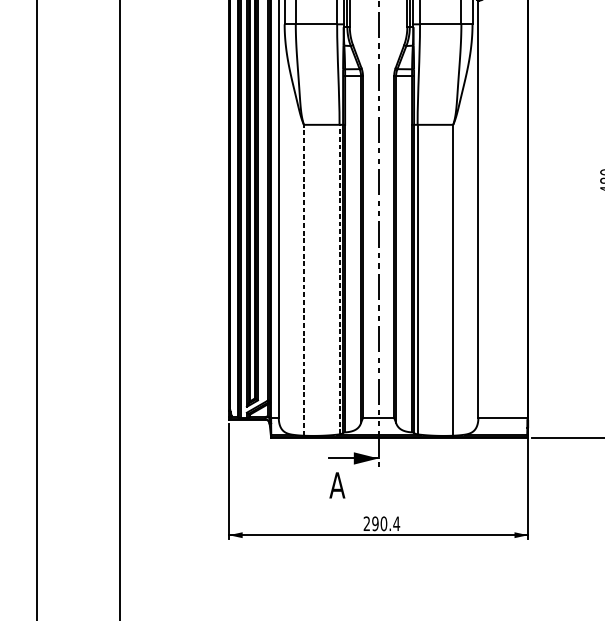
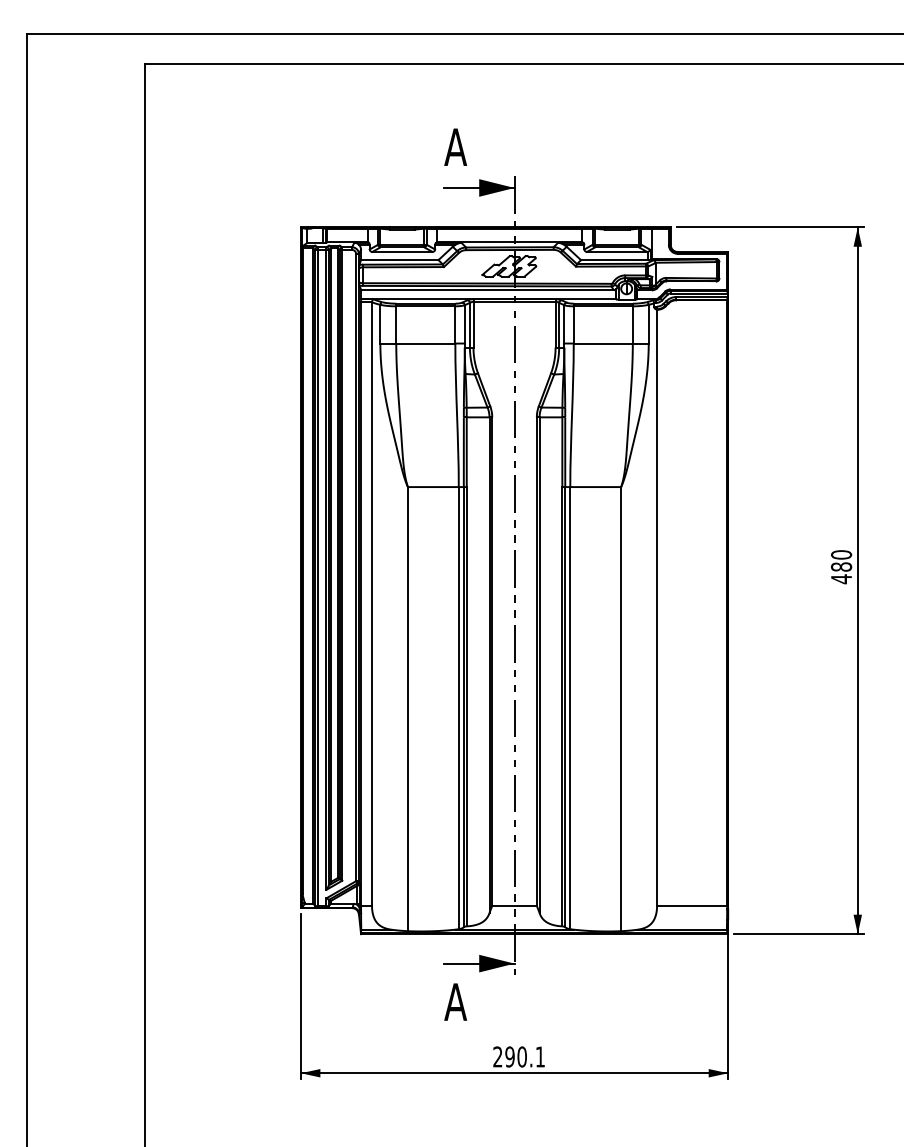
line: (303, 279) -> (407, 708), dashed -> solid
line: (339, 279) -> (458, 707), dashed -> solid
text: (396, 523) -> (540, 1056), 290.4 -> 290.1

